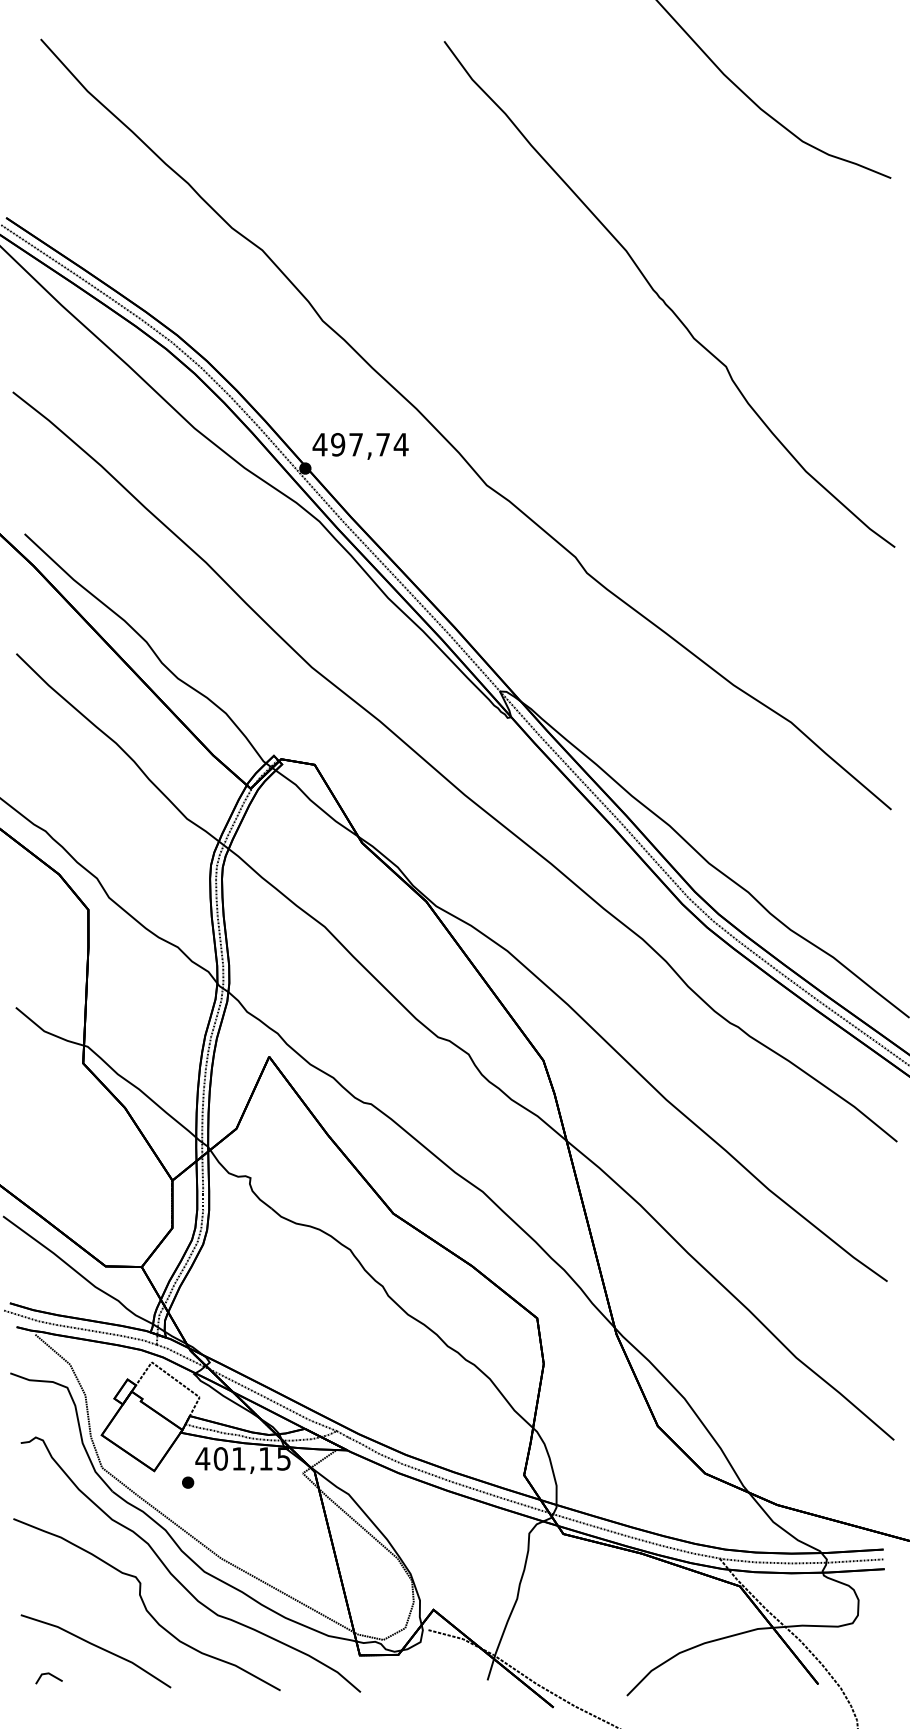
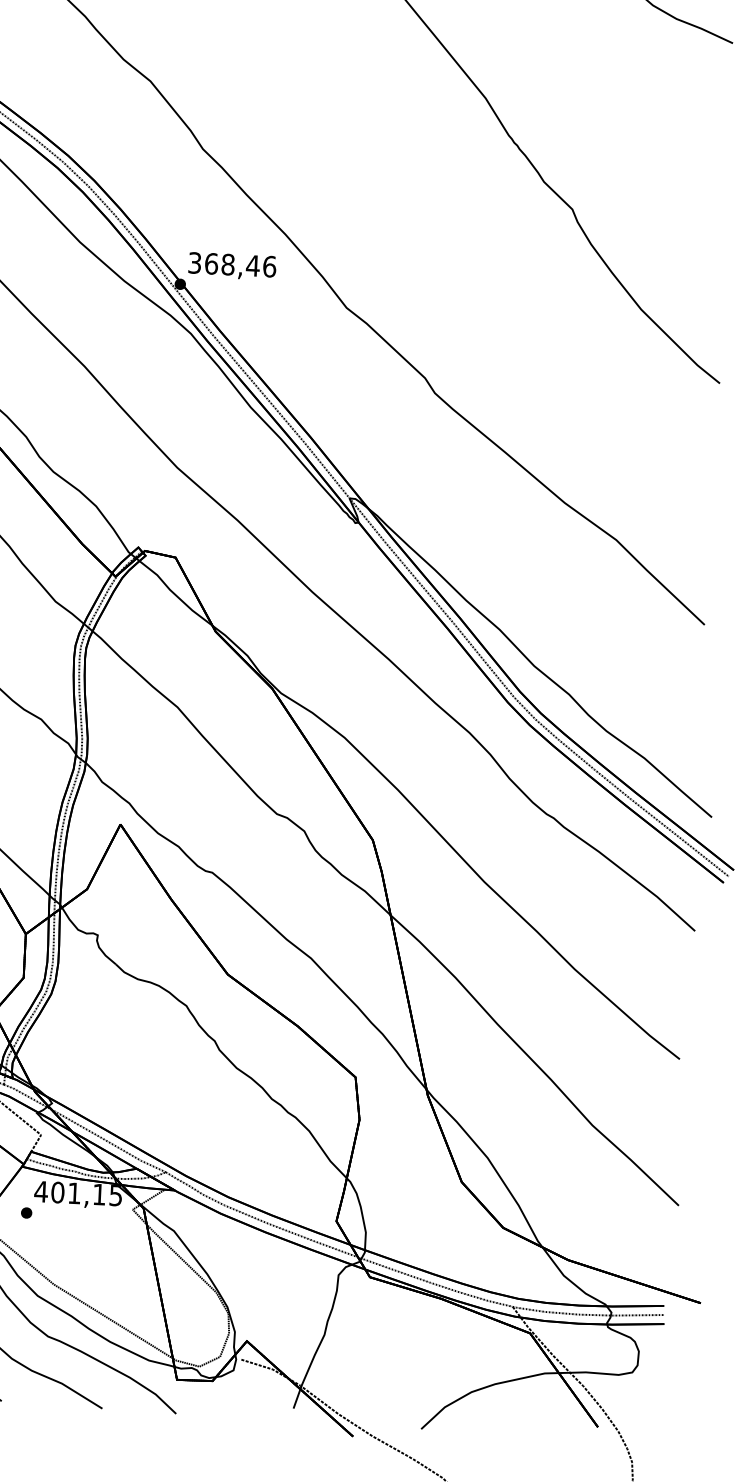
text: (360, 444) -> (232, 264), 497,74 -> 368,46

